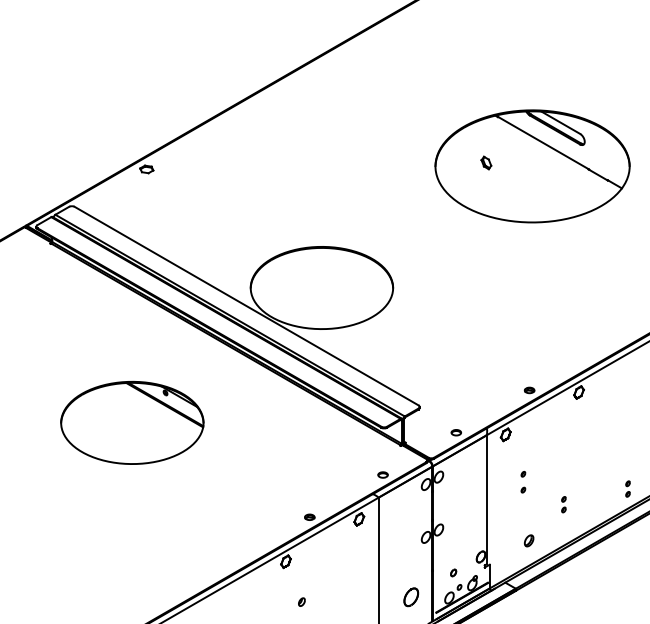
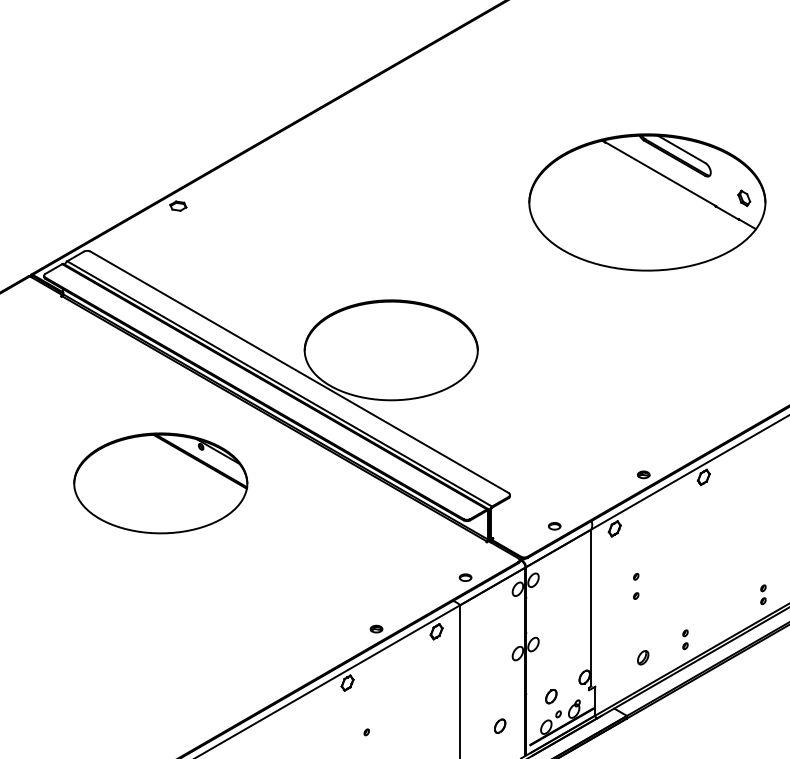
part: (486, 163) -> (744, 198), moved
part: (132, 423) -> (160, 483), moved
part: (563, 504) -> (685, 639), moved
part: (453, 572) -> (551, 696), size x1.67
part: (411, 596) -> (500, 725), size x0.62
part: (301, 602) -> (366, 732), size x0.62

